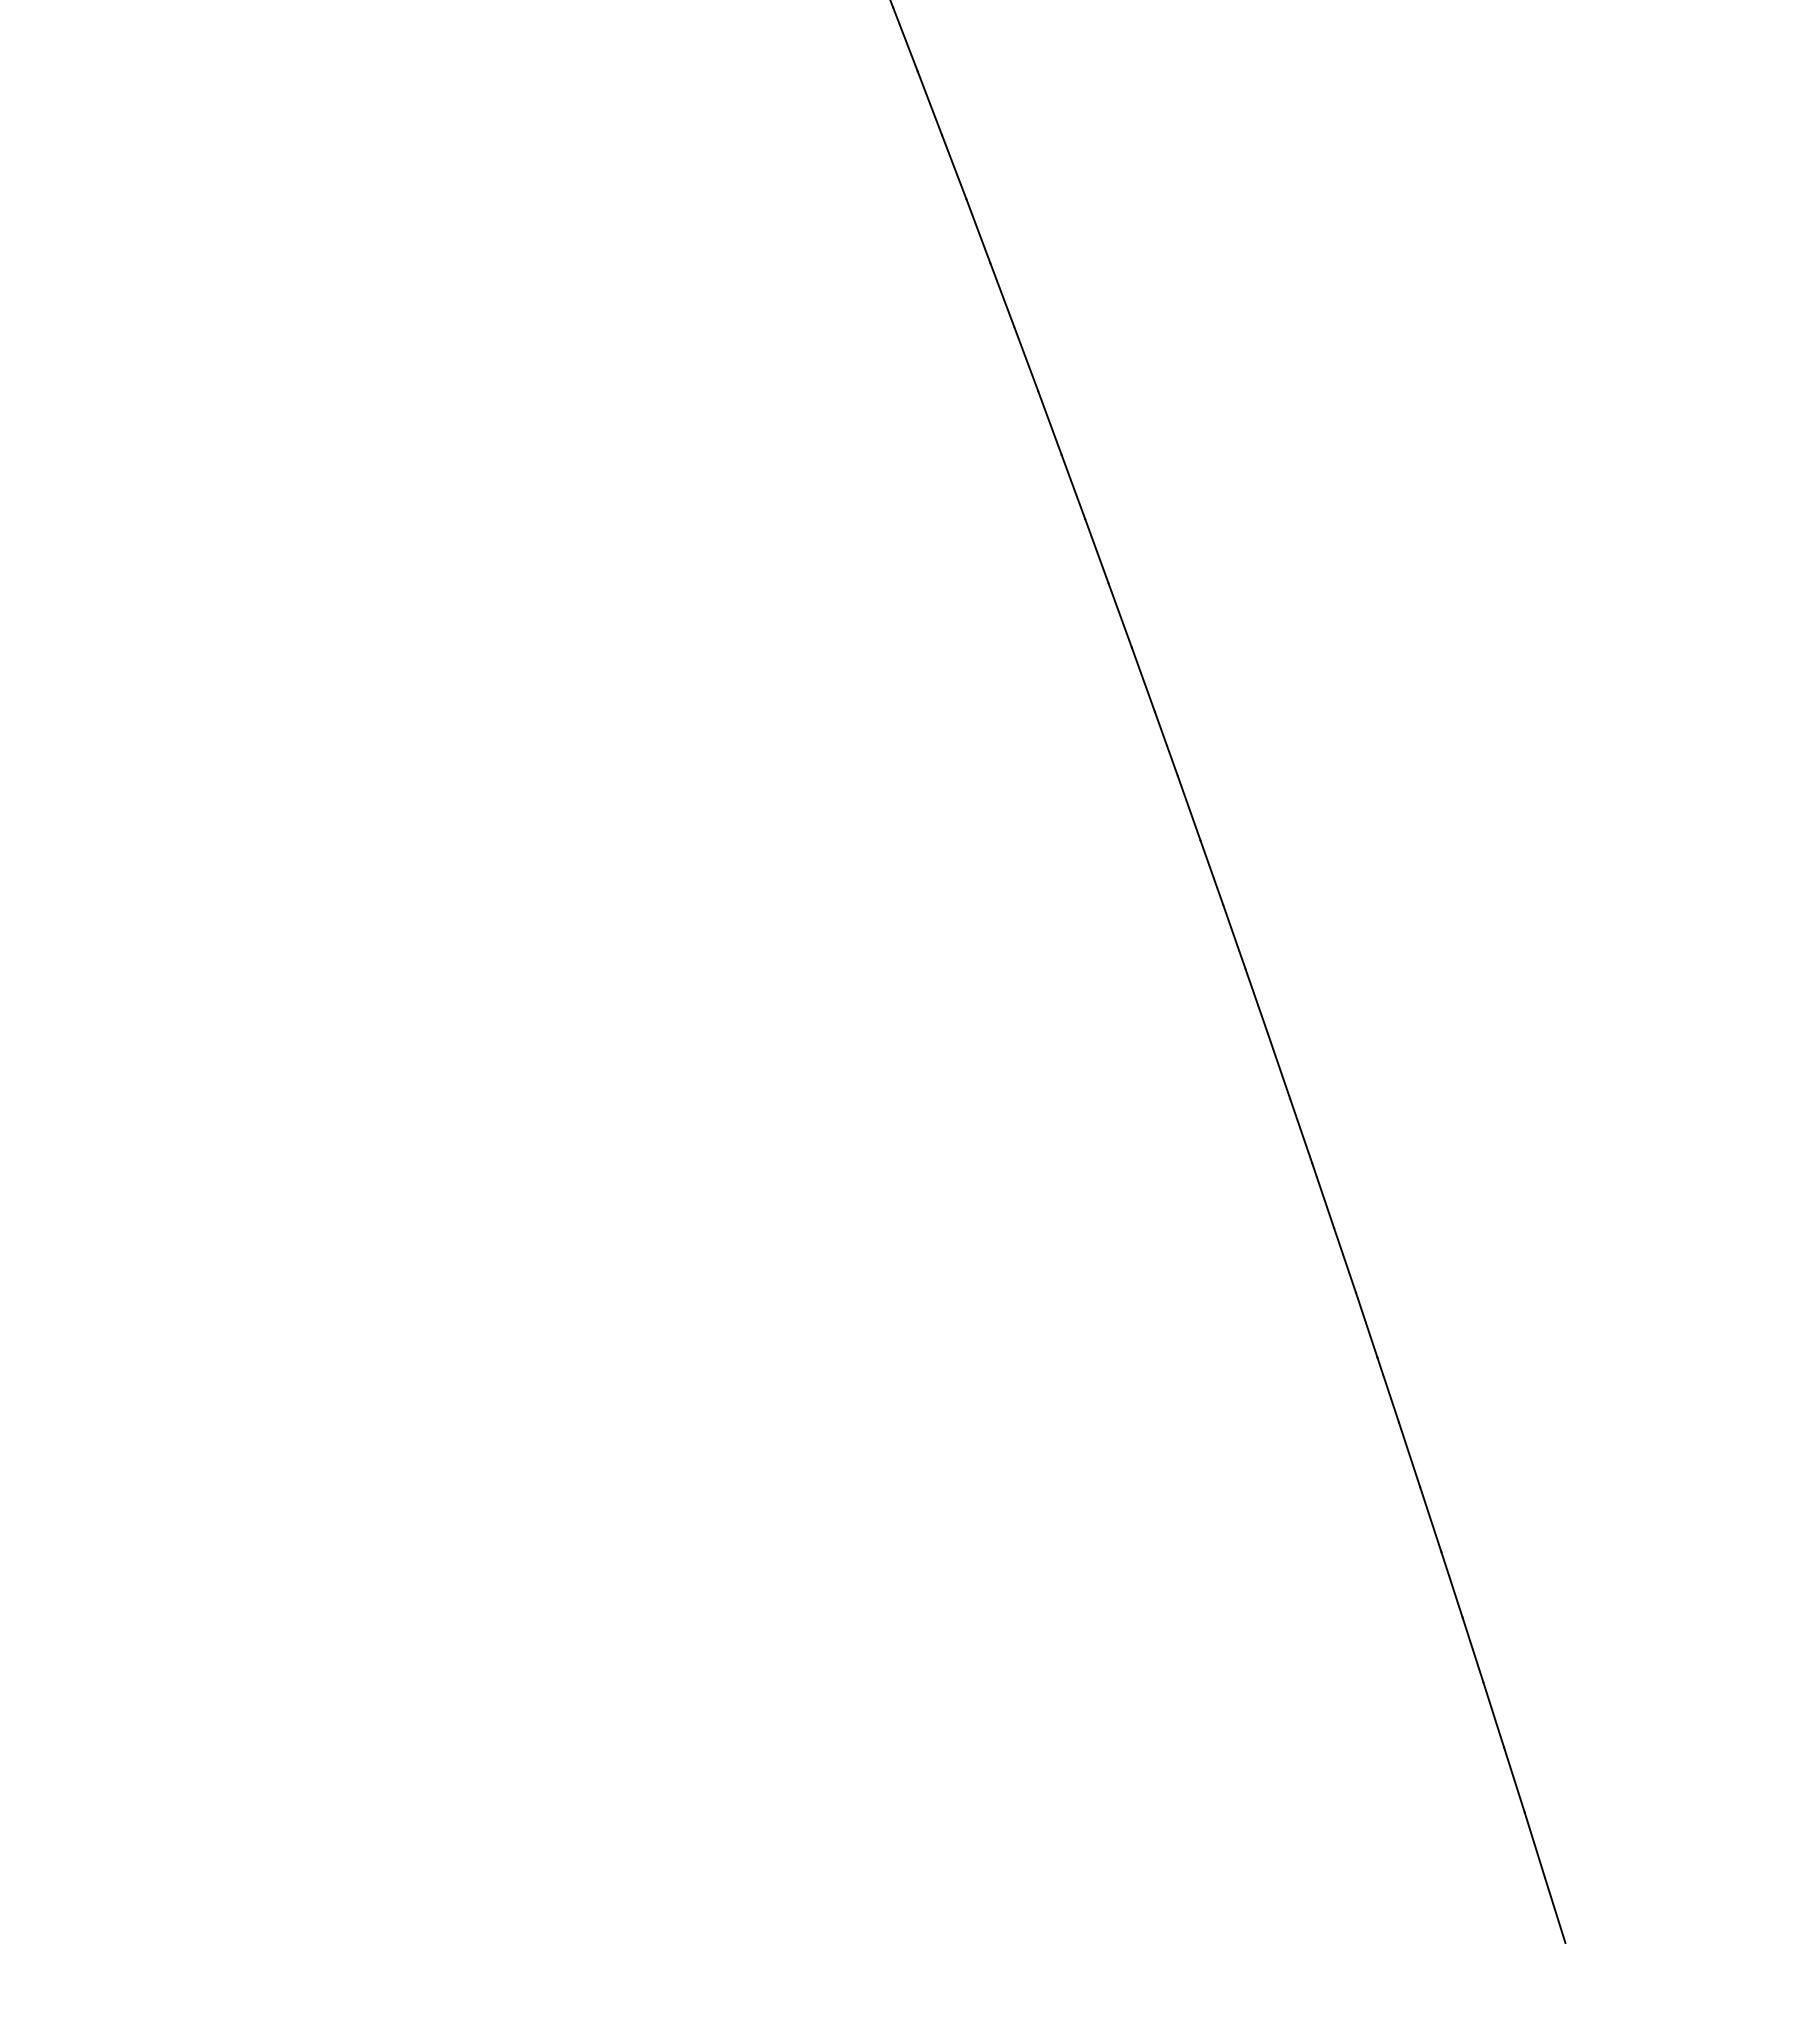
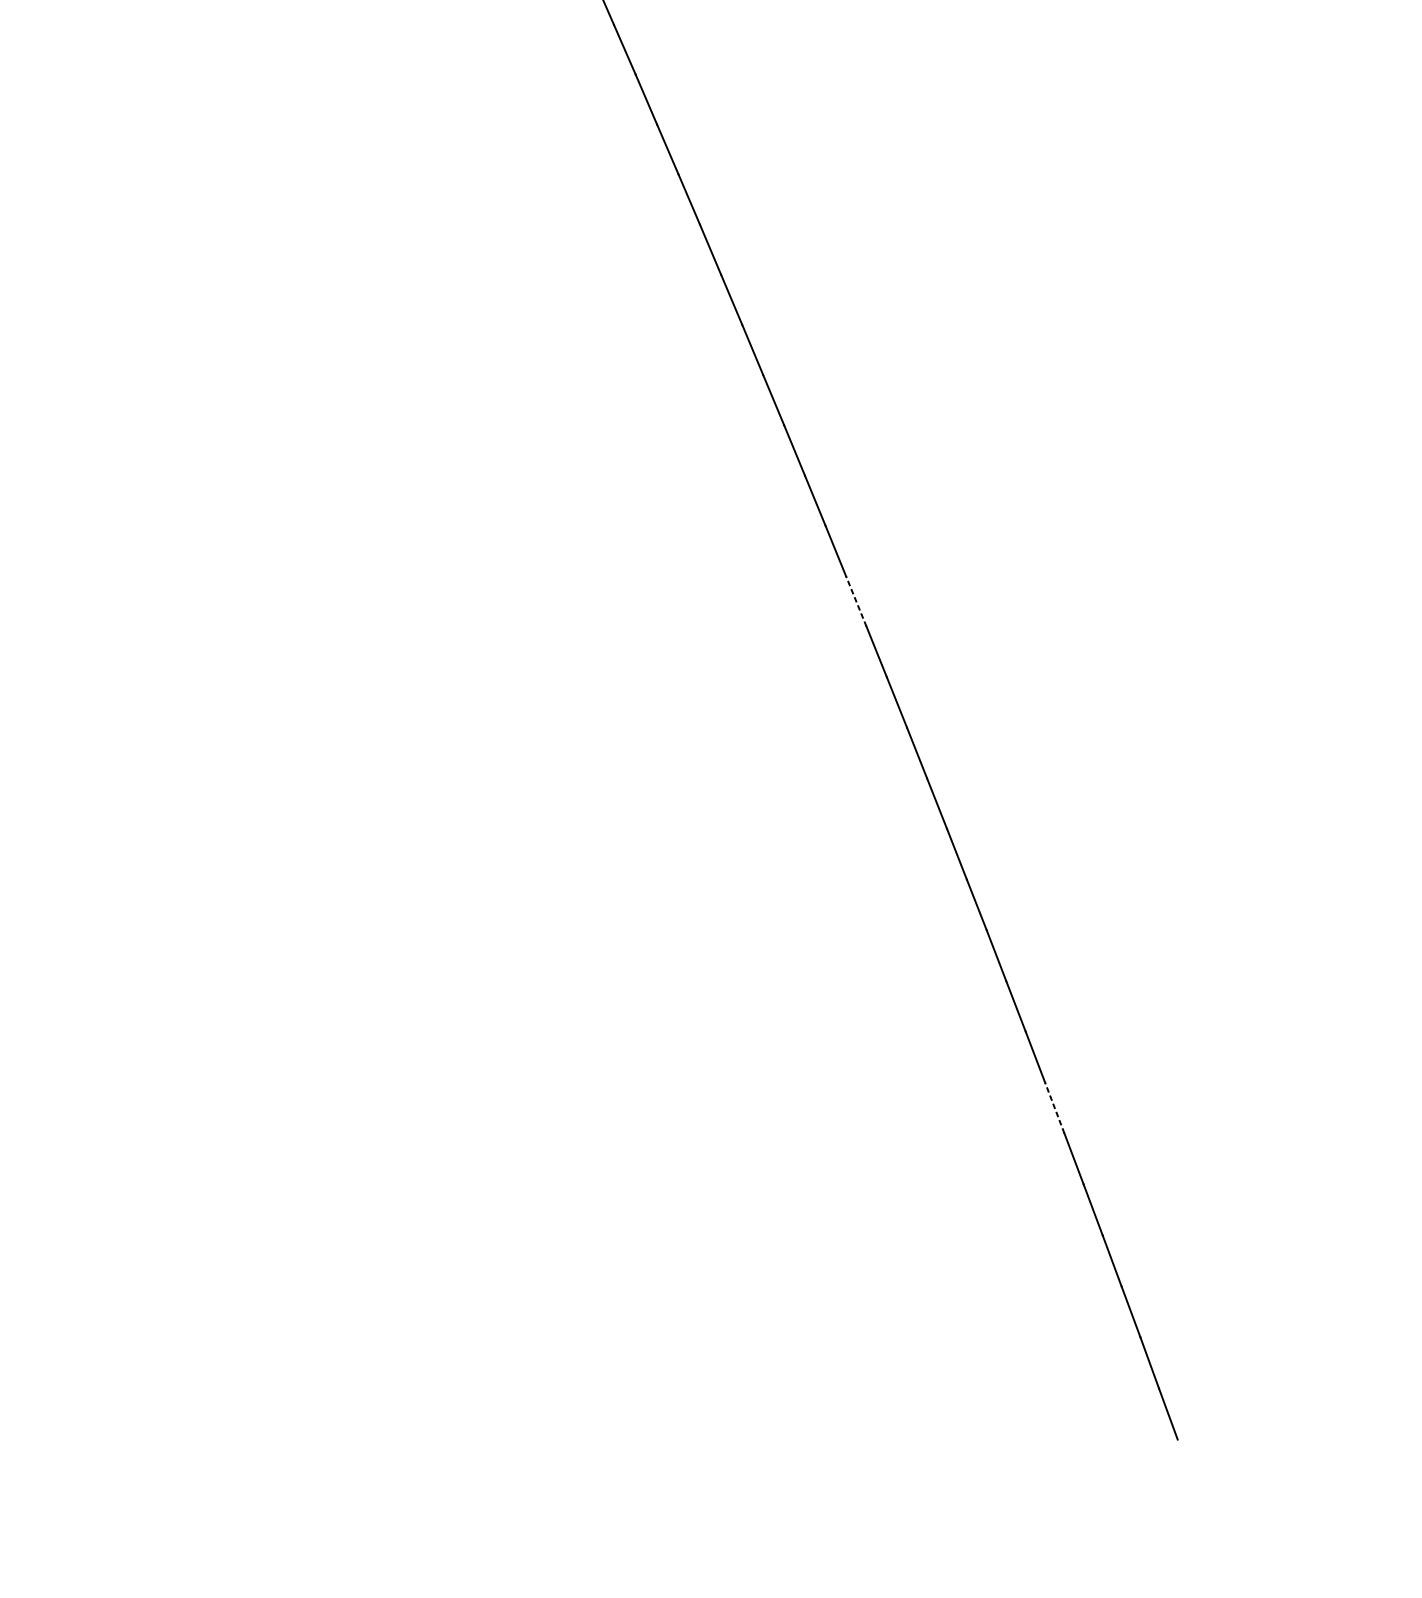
line: (1211, 872) -> (856, 601), solid -> dashed
line: (1430, 1519) -> (1054, 1107), solid -> dashed

